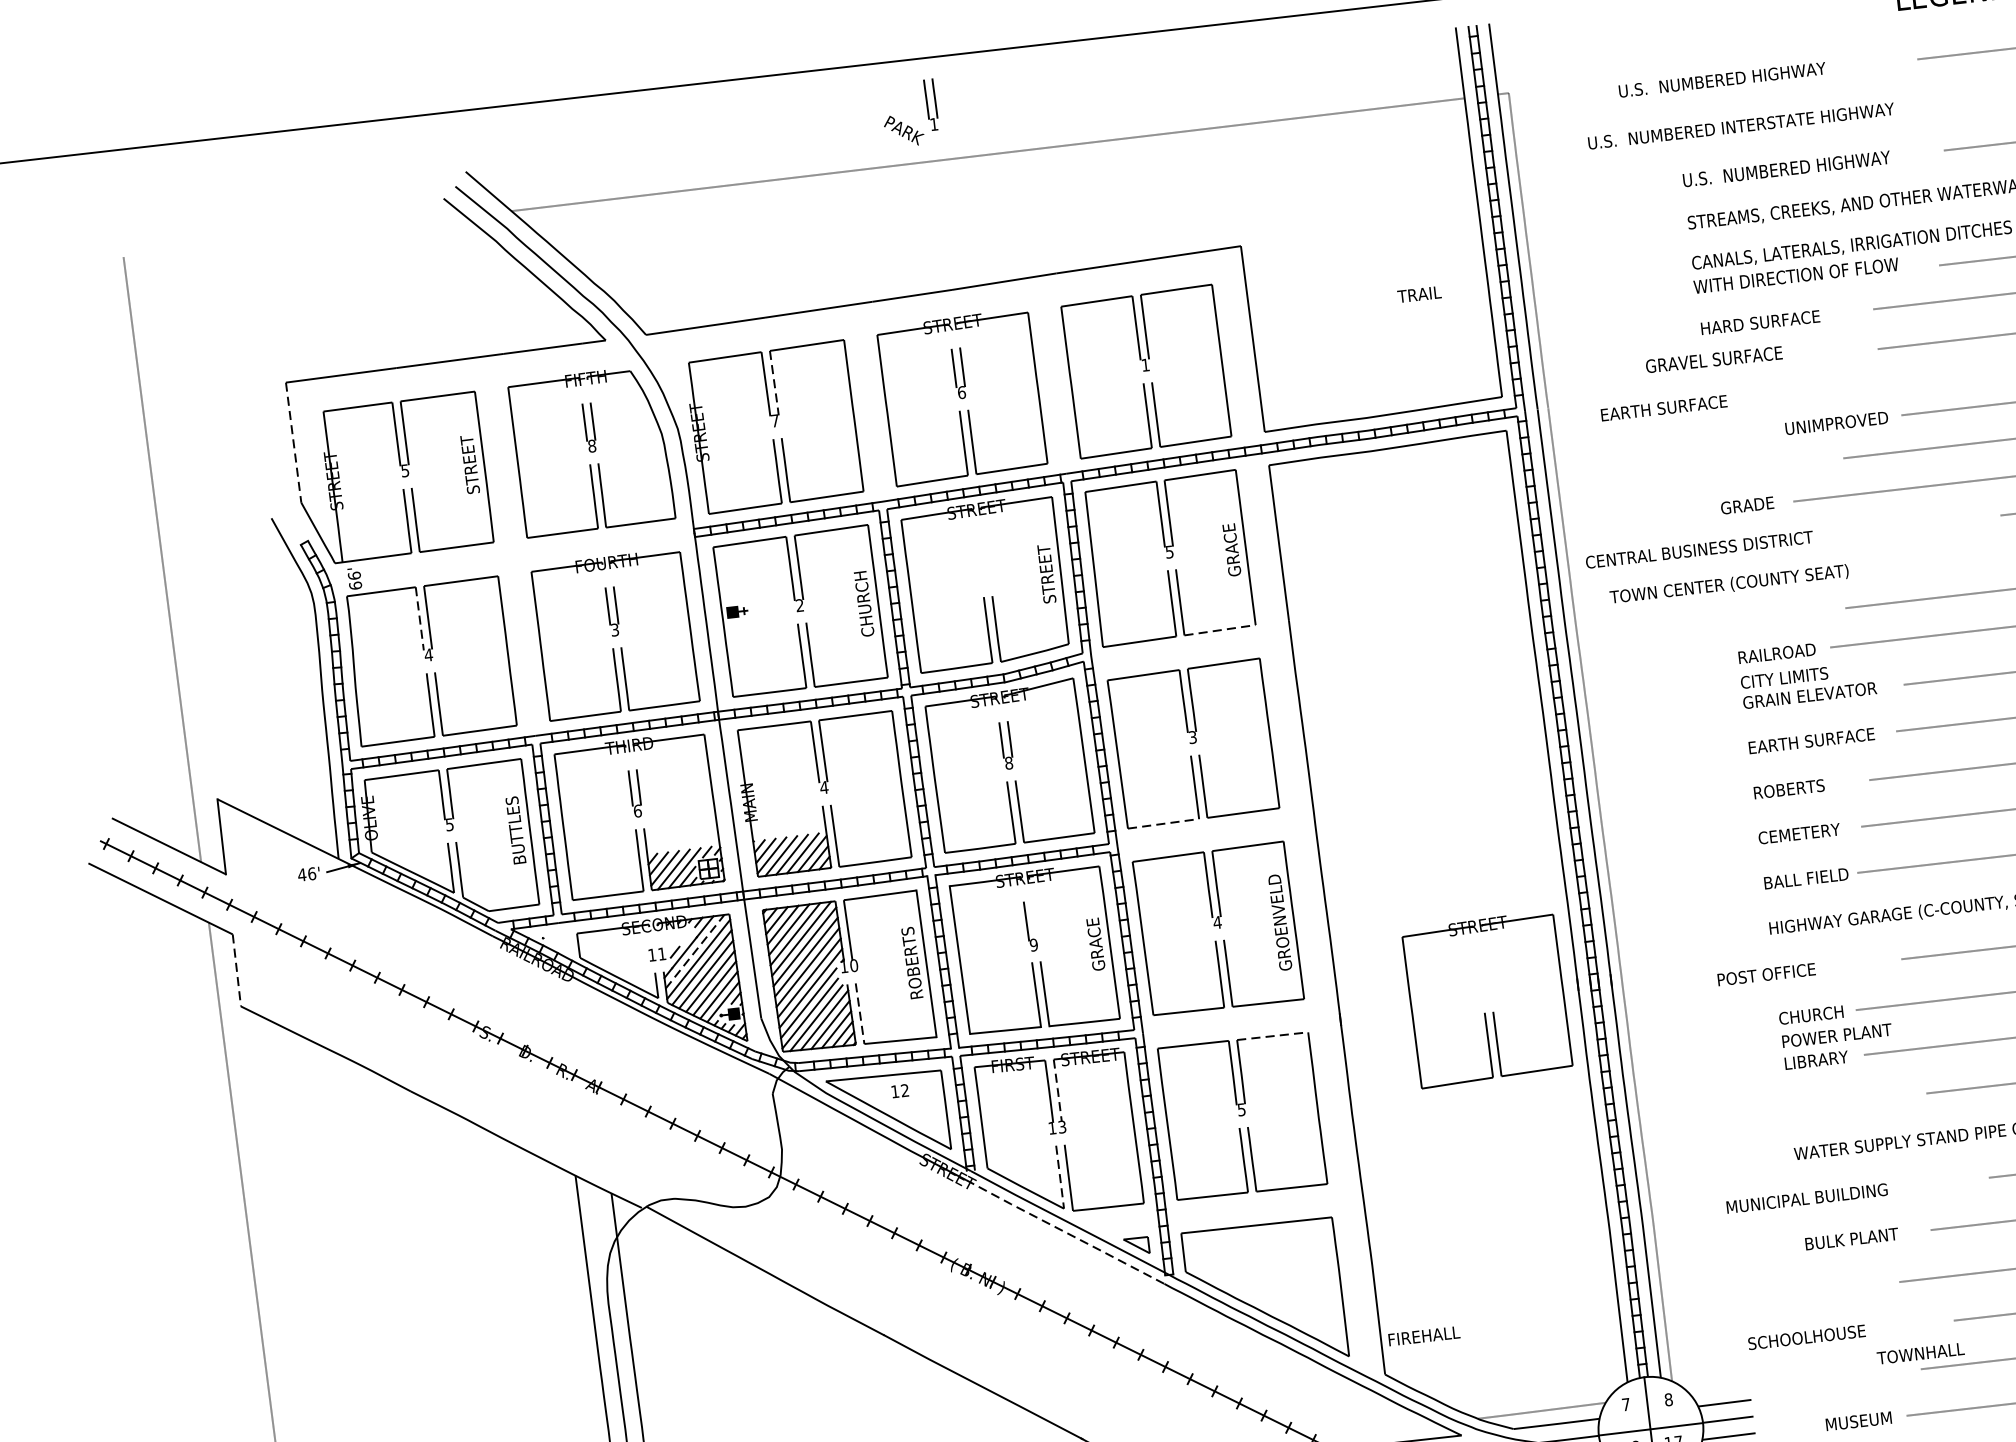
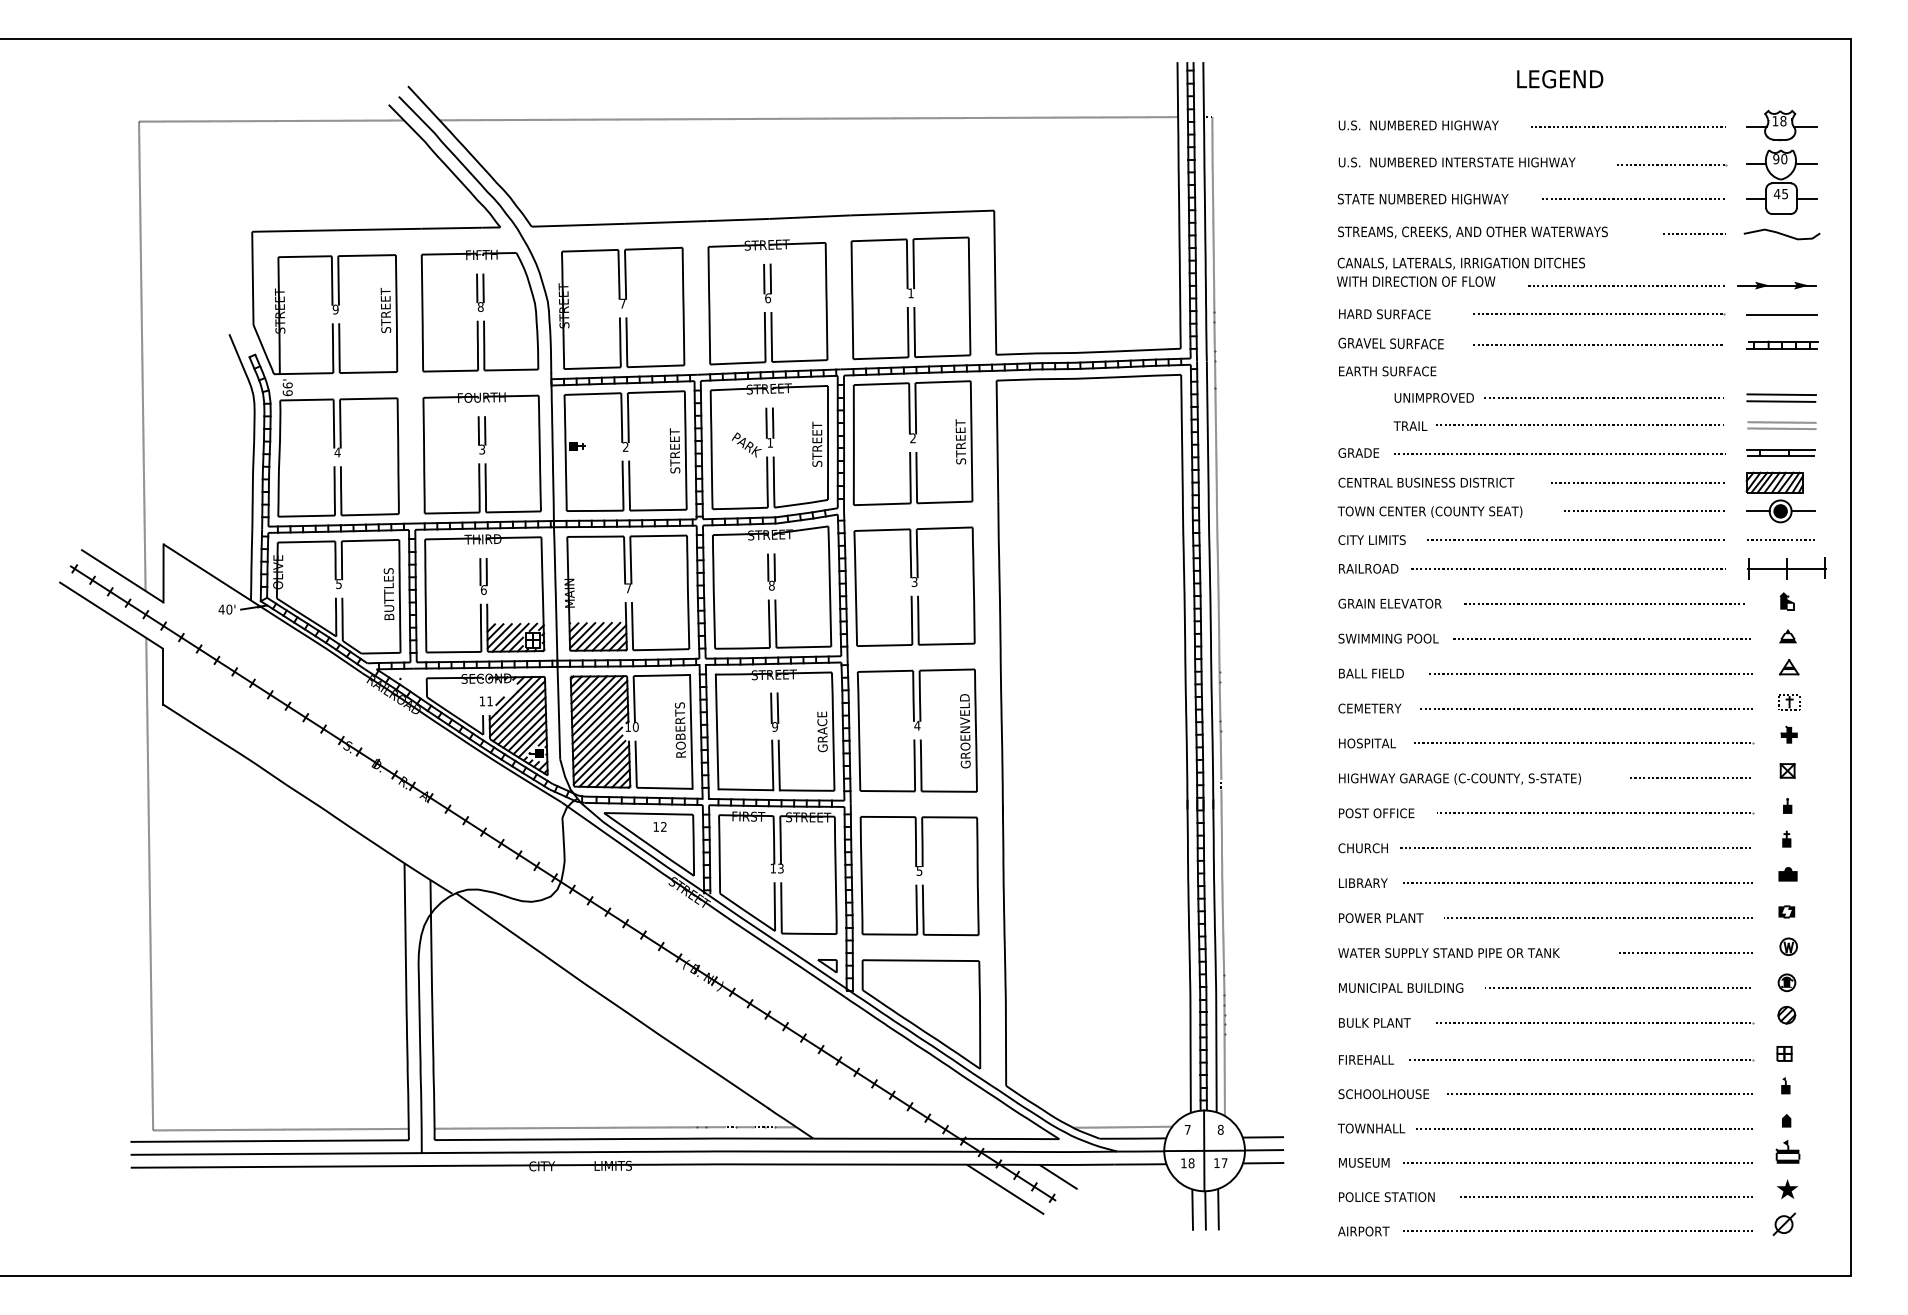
text: (1722, 79) -> (1418, 125), moved
part: (901, 122) -> (745, 438), moved
text: (1740, 126) -> (1456, 162), moved
text: (1793, 167) -> (1423, 198), U.S.  NUMBERED HIGHWAY -> STATE NUMBERED HIGHWAY
line: (294, 236) -> (271, 120), added
text: (1419, 293) -> (1410, 425), moved
text: (1713, 359) -> (1390, 343), moved
line: (774, 384) -> (625, 275), dashed -> solid
text: (1663, 408) -> (1387, 371), moved
line: (293, 442) -> (252, 278), dashed -> solid
text: (404, 470) -> (335, 309), 5 -> 9
text: (1231, 549) -> (960, 441), GRACE -> STREET
text: (1699, 549) -> (1426, 482), moved
text: (1168, 552) -> (912, 438), 5 -> 2
text: (1728, 584) -> (1429, 511), moved
text: (863, 604) -> (674, 451), CHURCH -> STREET
line: (419, 619) -> (333, 424), dashed -> solid
line: (1219, 630) -> (944, 502), dashed -> solid
text: (1783, 677) -> (1371, 539), moved
text: (1813, 740) -> (1388, 638), EARTH SURFACE -> SWIMMING POOL
text: (824, 787) -> (628, 588), 4 -> 7
text: (1796, 788) -> (1371, 673), ROBERTS -> BALL FIELD
line: (1163, 823) -> (884, 645), dashed -> solid
text: (312, 873) -> (229, 609), 46' -> 40'
text: (1806, 878) -> (1371, 743), BALL FIELD -> HOSPITAL
line: (1034, 920) -> (777, 708), added
line: (695, 951) -> (515, 702), dashed -> solid
line: (236, 969) -> (163, 676), dashed -> solid
text: (1766, 974) -> (1376, 813), moved
line: (860, 1013) -> (636, 764), dashed -> solid
part: (1485, 1013) -> (1114, 818), removed
line: (1273, 1036) -> (950, 817), dashed -> solid
text: (1837, 1036) -> (1381, 918), moved
line: (1057, 1089) -> (780, 839), dashed -> solid
line: (1059, 1178) -> (774, 907), dashed -> solid
text: (1807, 1197) -> (1401, 987), moved
line: (1064, 1231) -> (773, 948), dashed -> solid
text: (1424, 1335) -> (1366, 1059), moved
text: (1806, 1337) -> (1383, 1094), moved
text: (1920, 1353) -> (1371, 1128), moved

